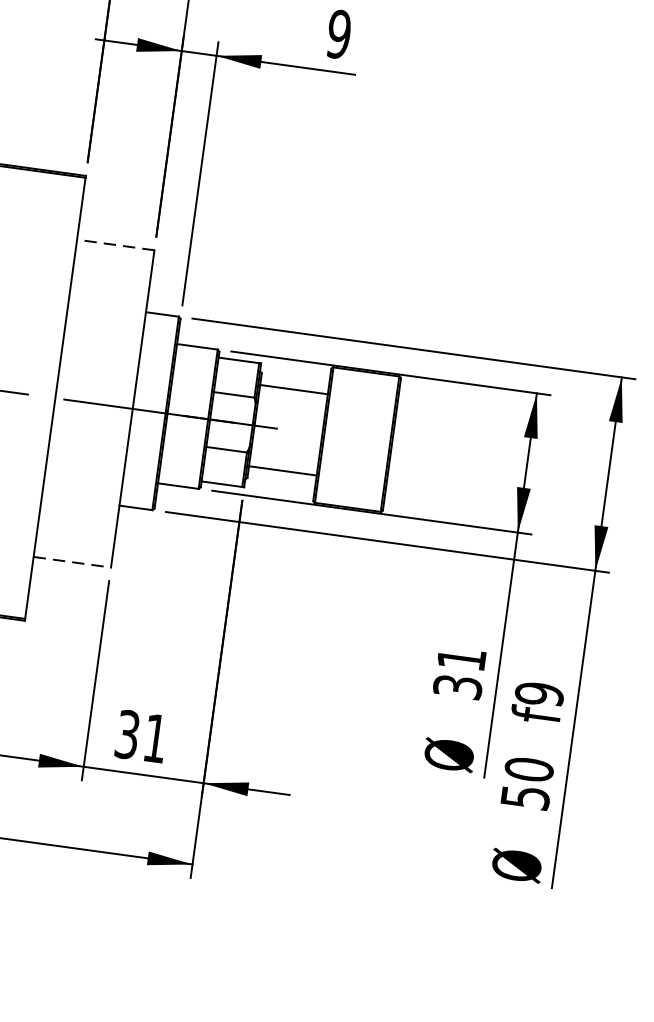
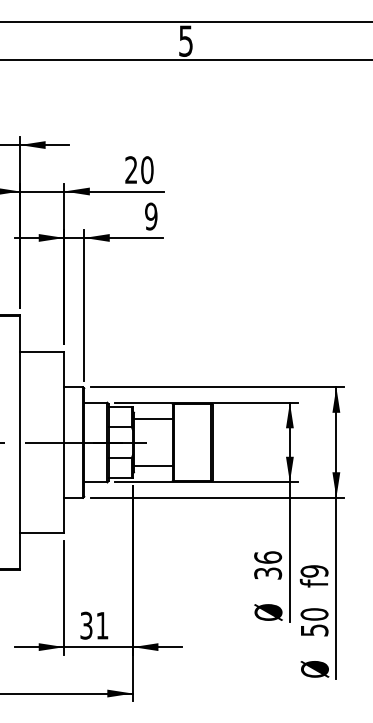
line: (114, 244) -> (41, 351), dashed -> solid
line: (72, 562) -> (42, 533), dashed -> solid
text: (462, 658) -> (268, 557), 31 -> 36

